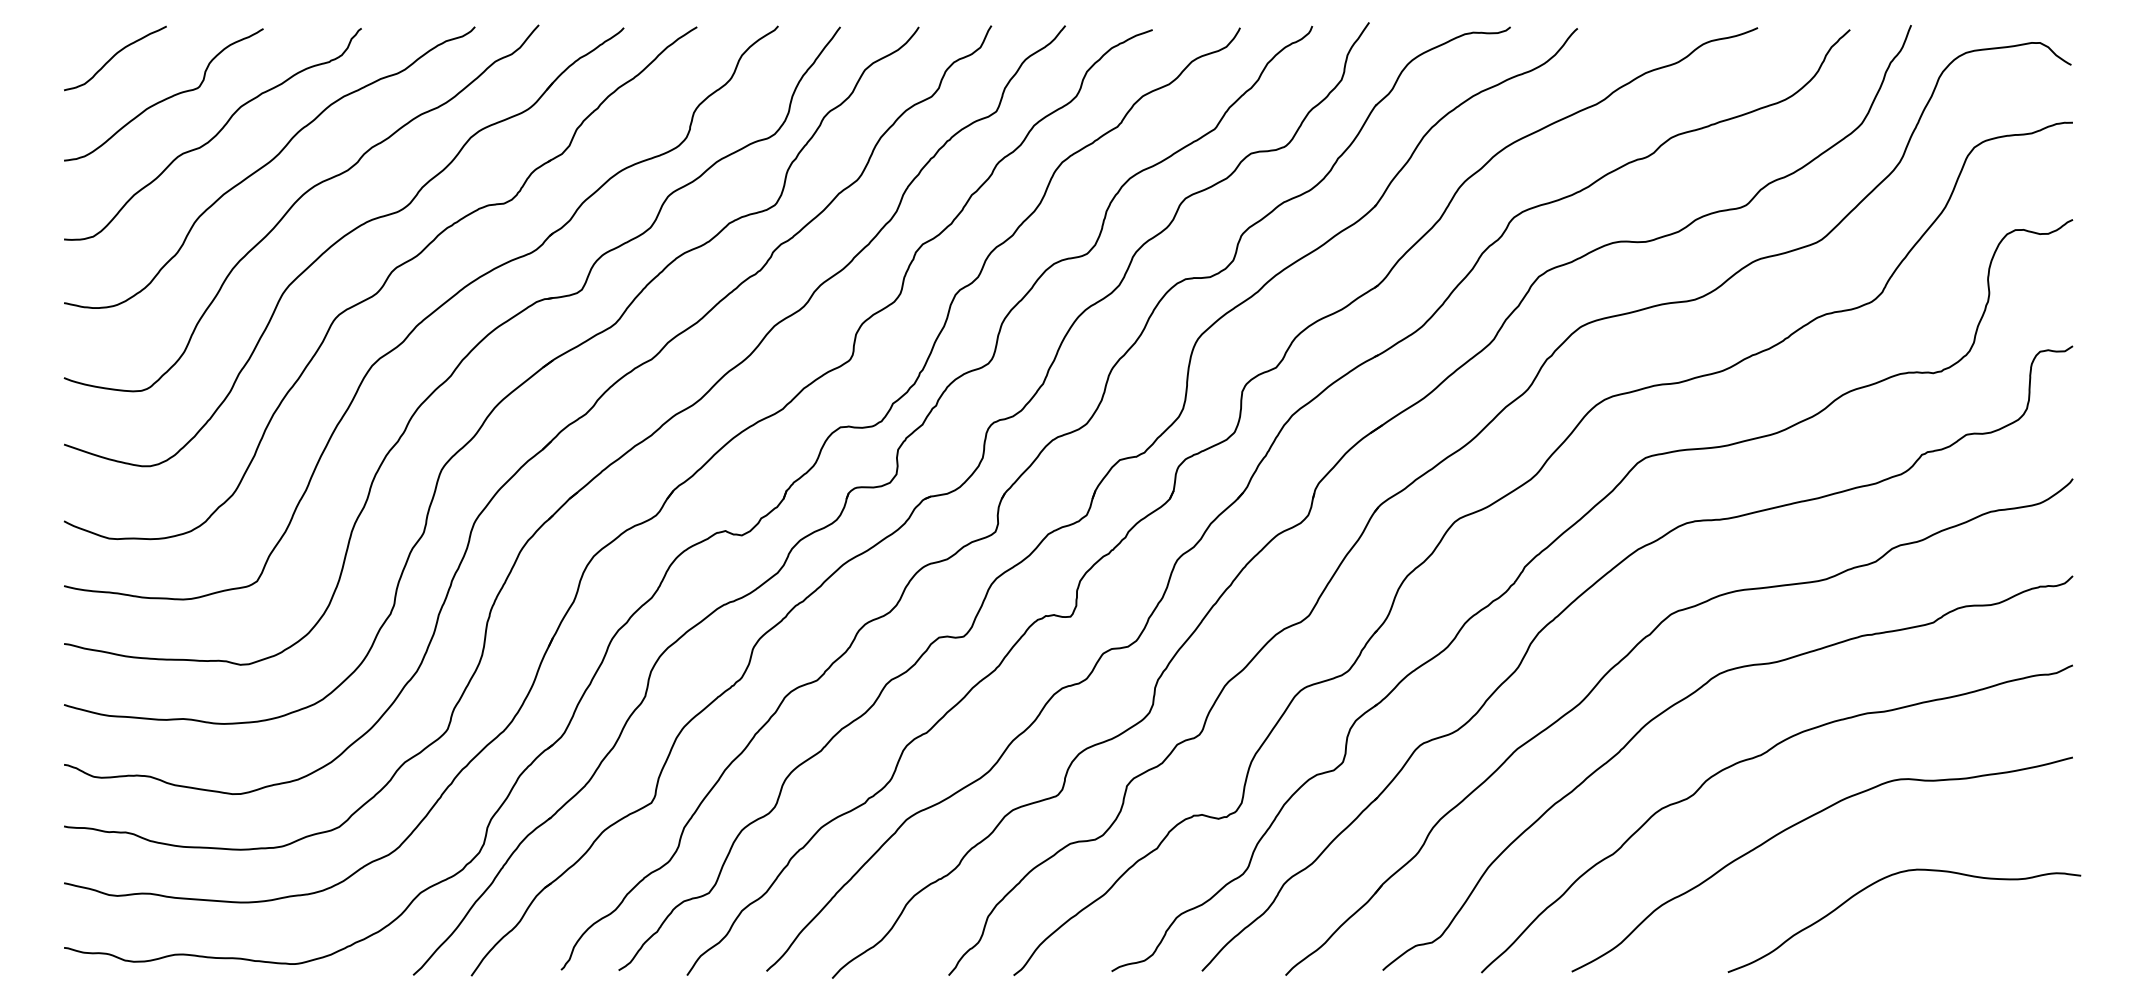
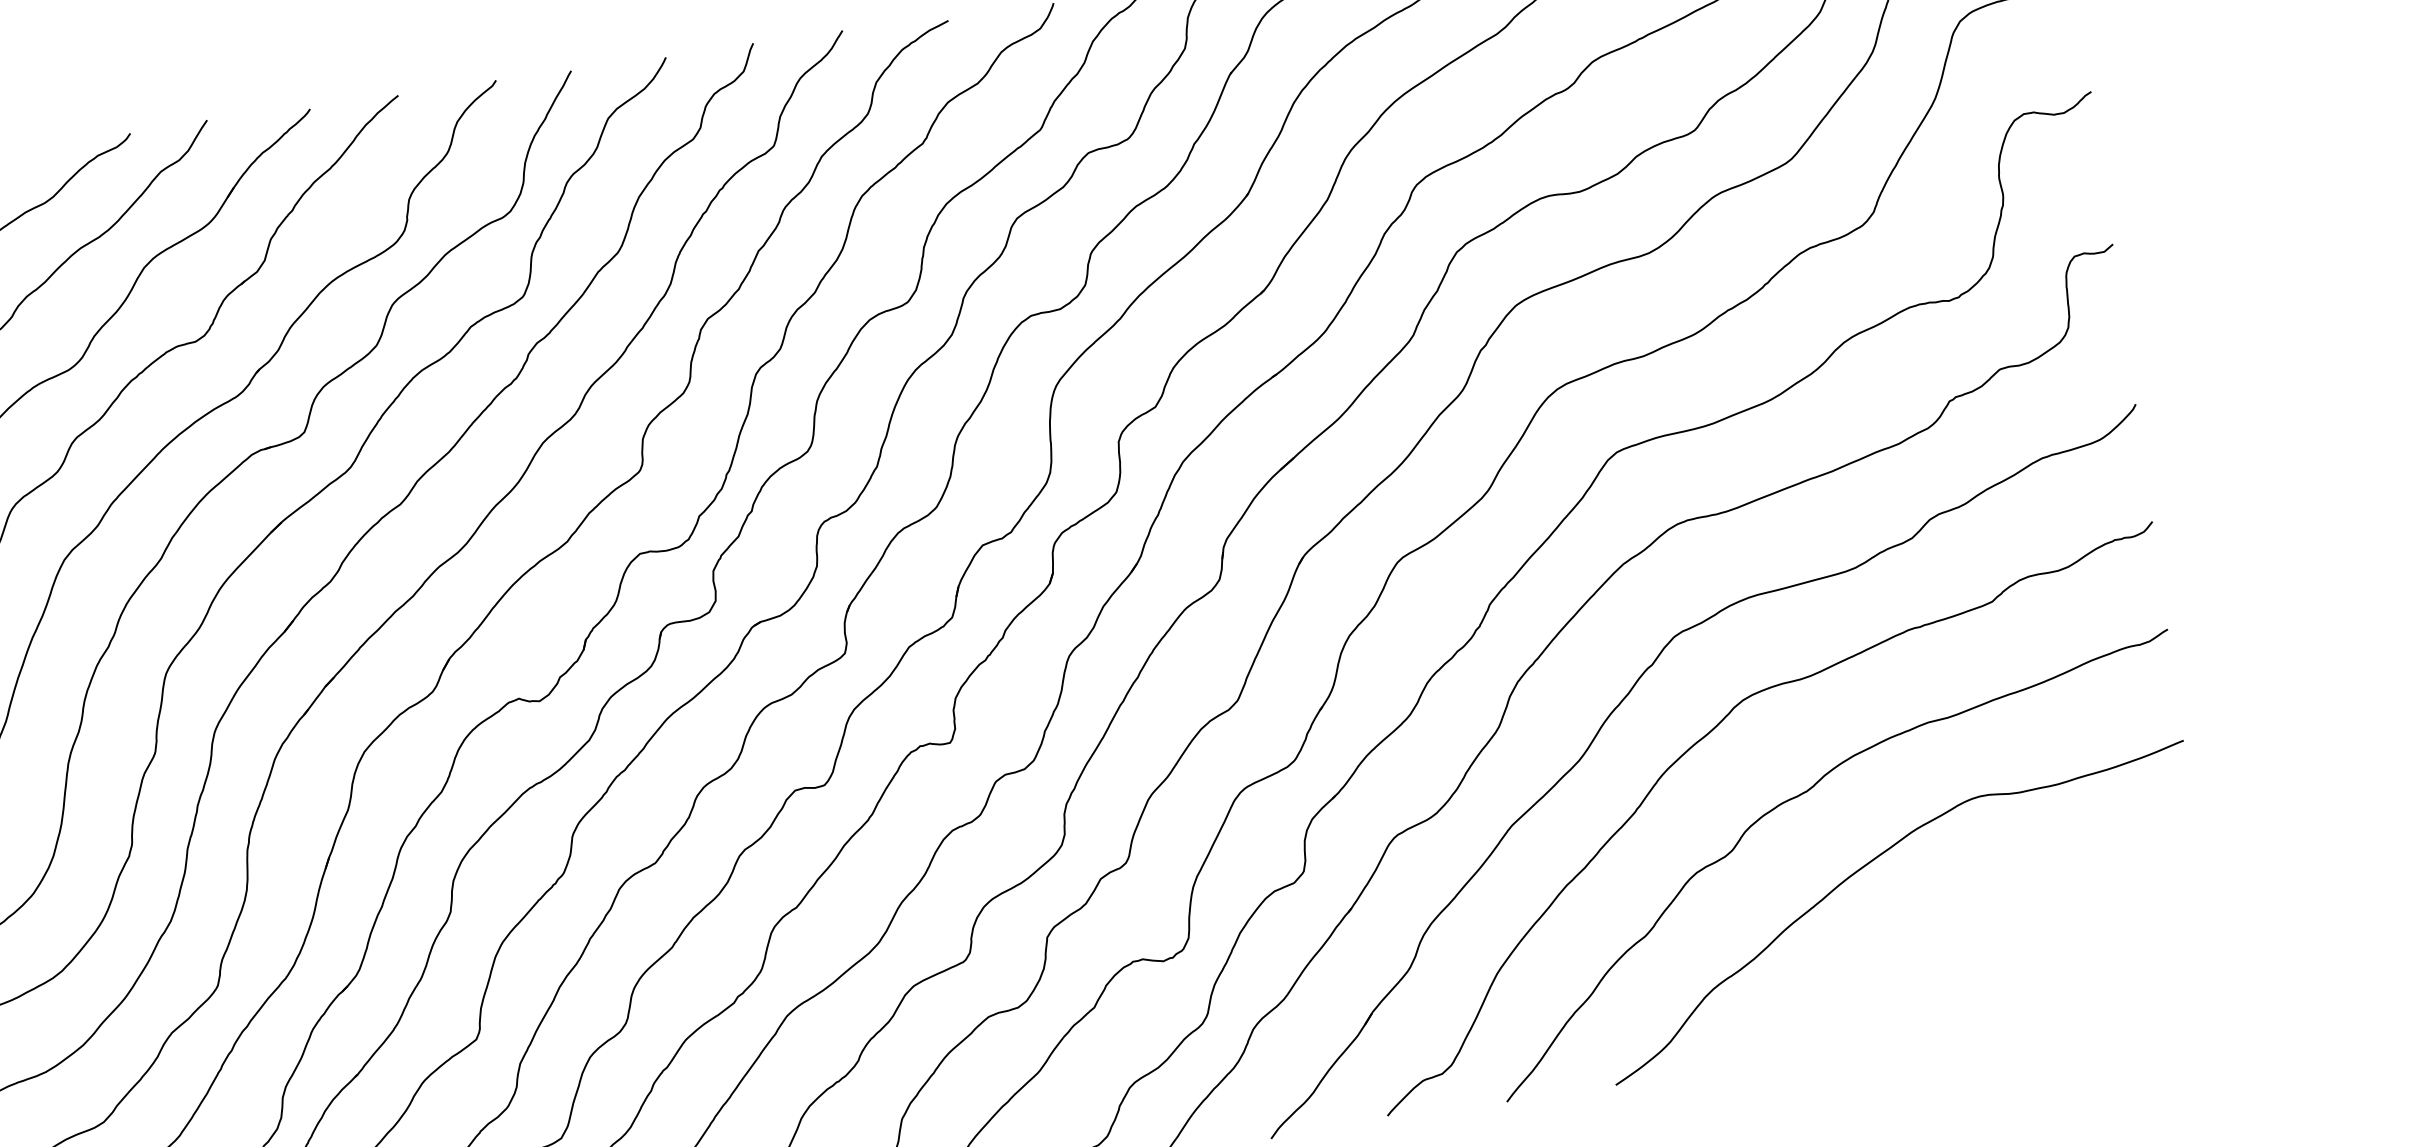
curve: (1886, 878) -> (1979, 918), removed

